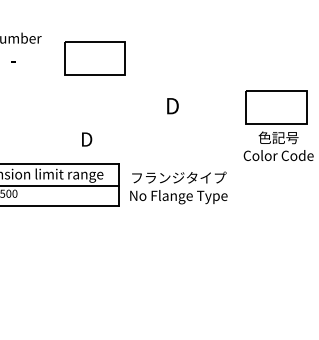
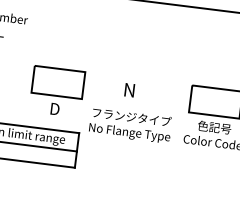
part: (94, 58) -> (58, 82), moved
text: (172, 106) -> (129, 90), D -> N
text: (178, 187) -> (130, 125), moved

